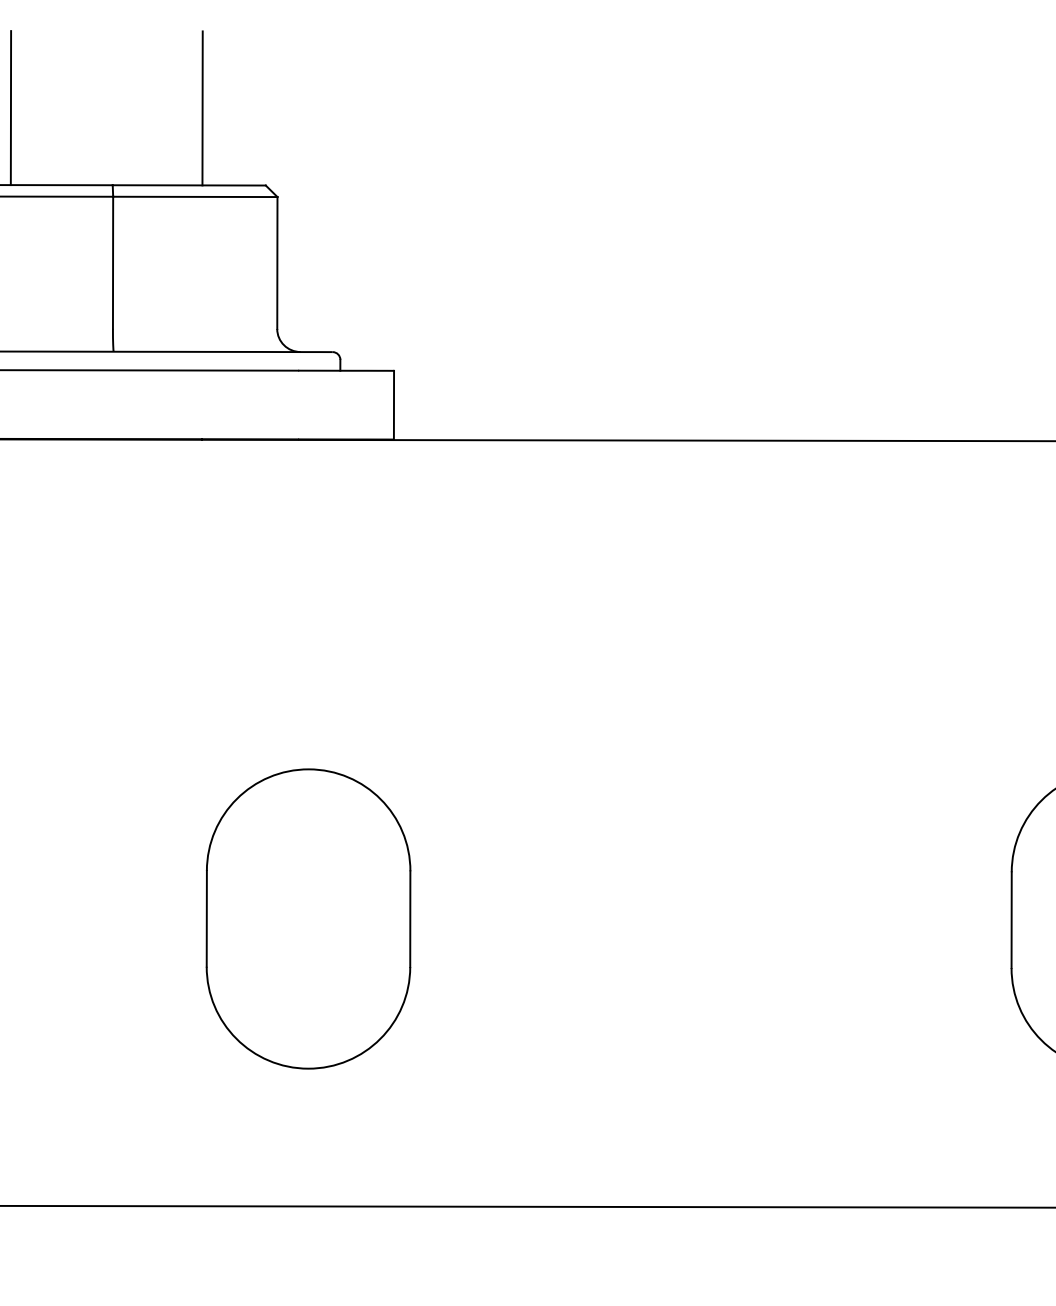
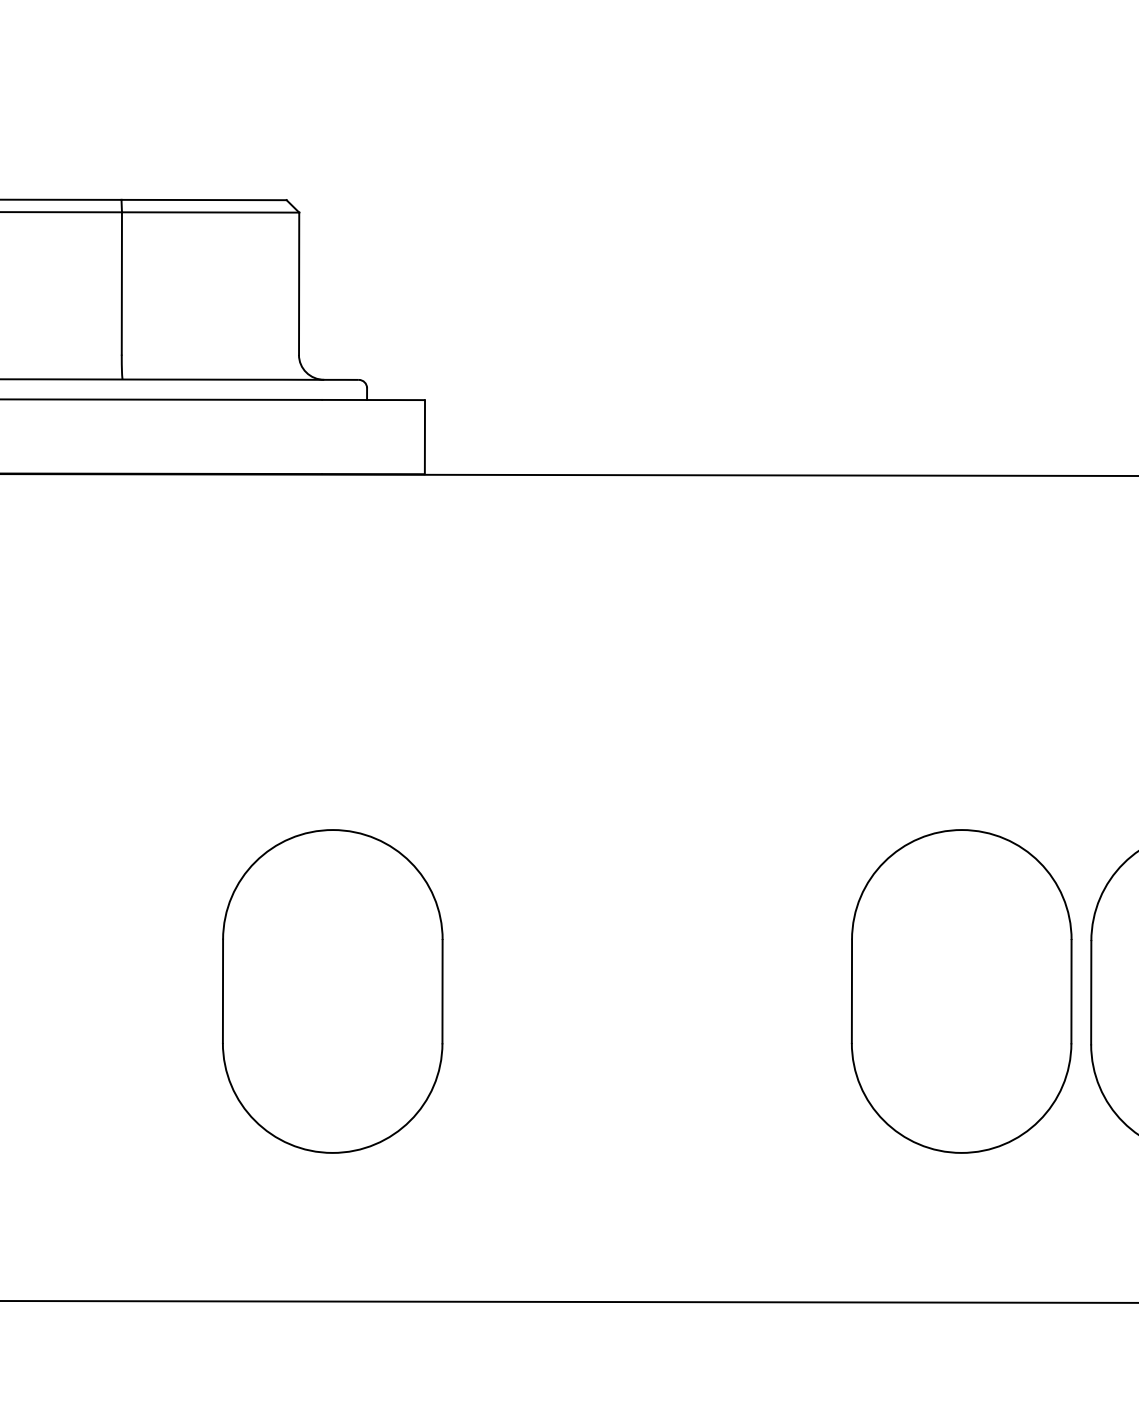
line: (10, 108) -> (11, 117), removed
line: (202, 108) -> (218, 117), removed
part: (891, 918) -> (961, 990), added

